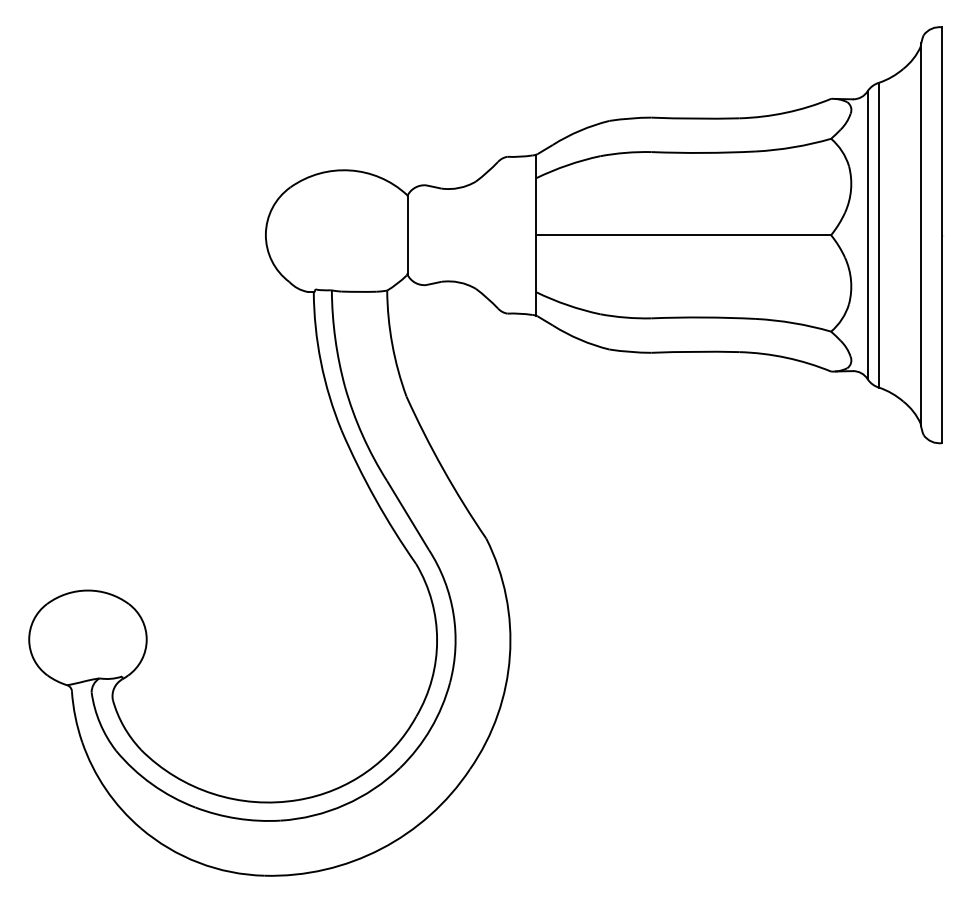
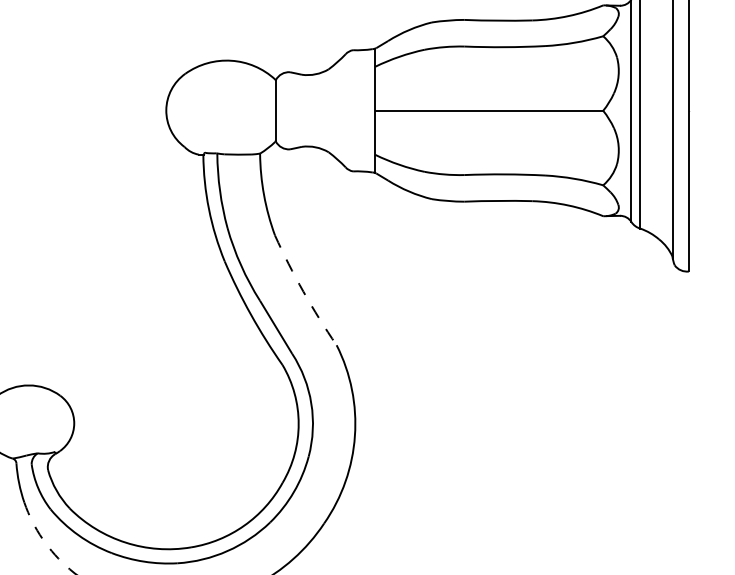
arc: (443, 469) -> (303, 291), solid -> dashed
arc: (105, 789) -> (42, 539), solid -> dashed

